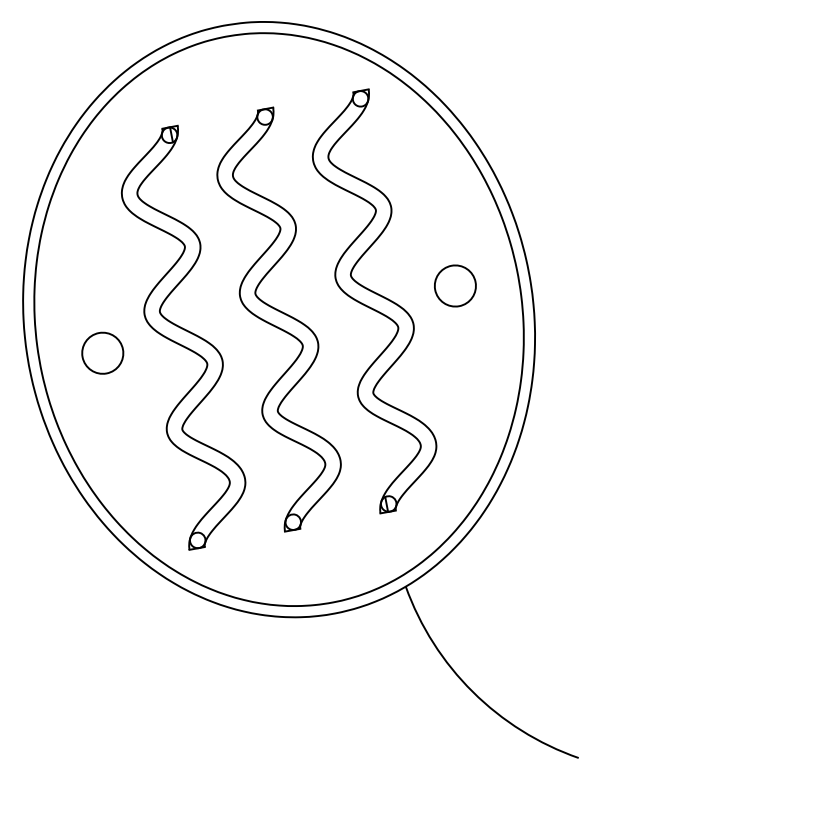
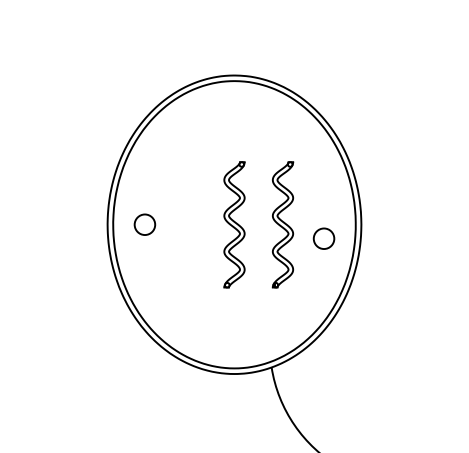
circle: (454, 285) -> (323, 238), moved
part: (373, 301) -> (282, 224), size x0.6
part: (278, 319) -> (234, 224), size x0.6
part: (182, 337) -> (185, 224), removed

